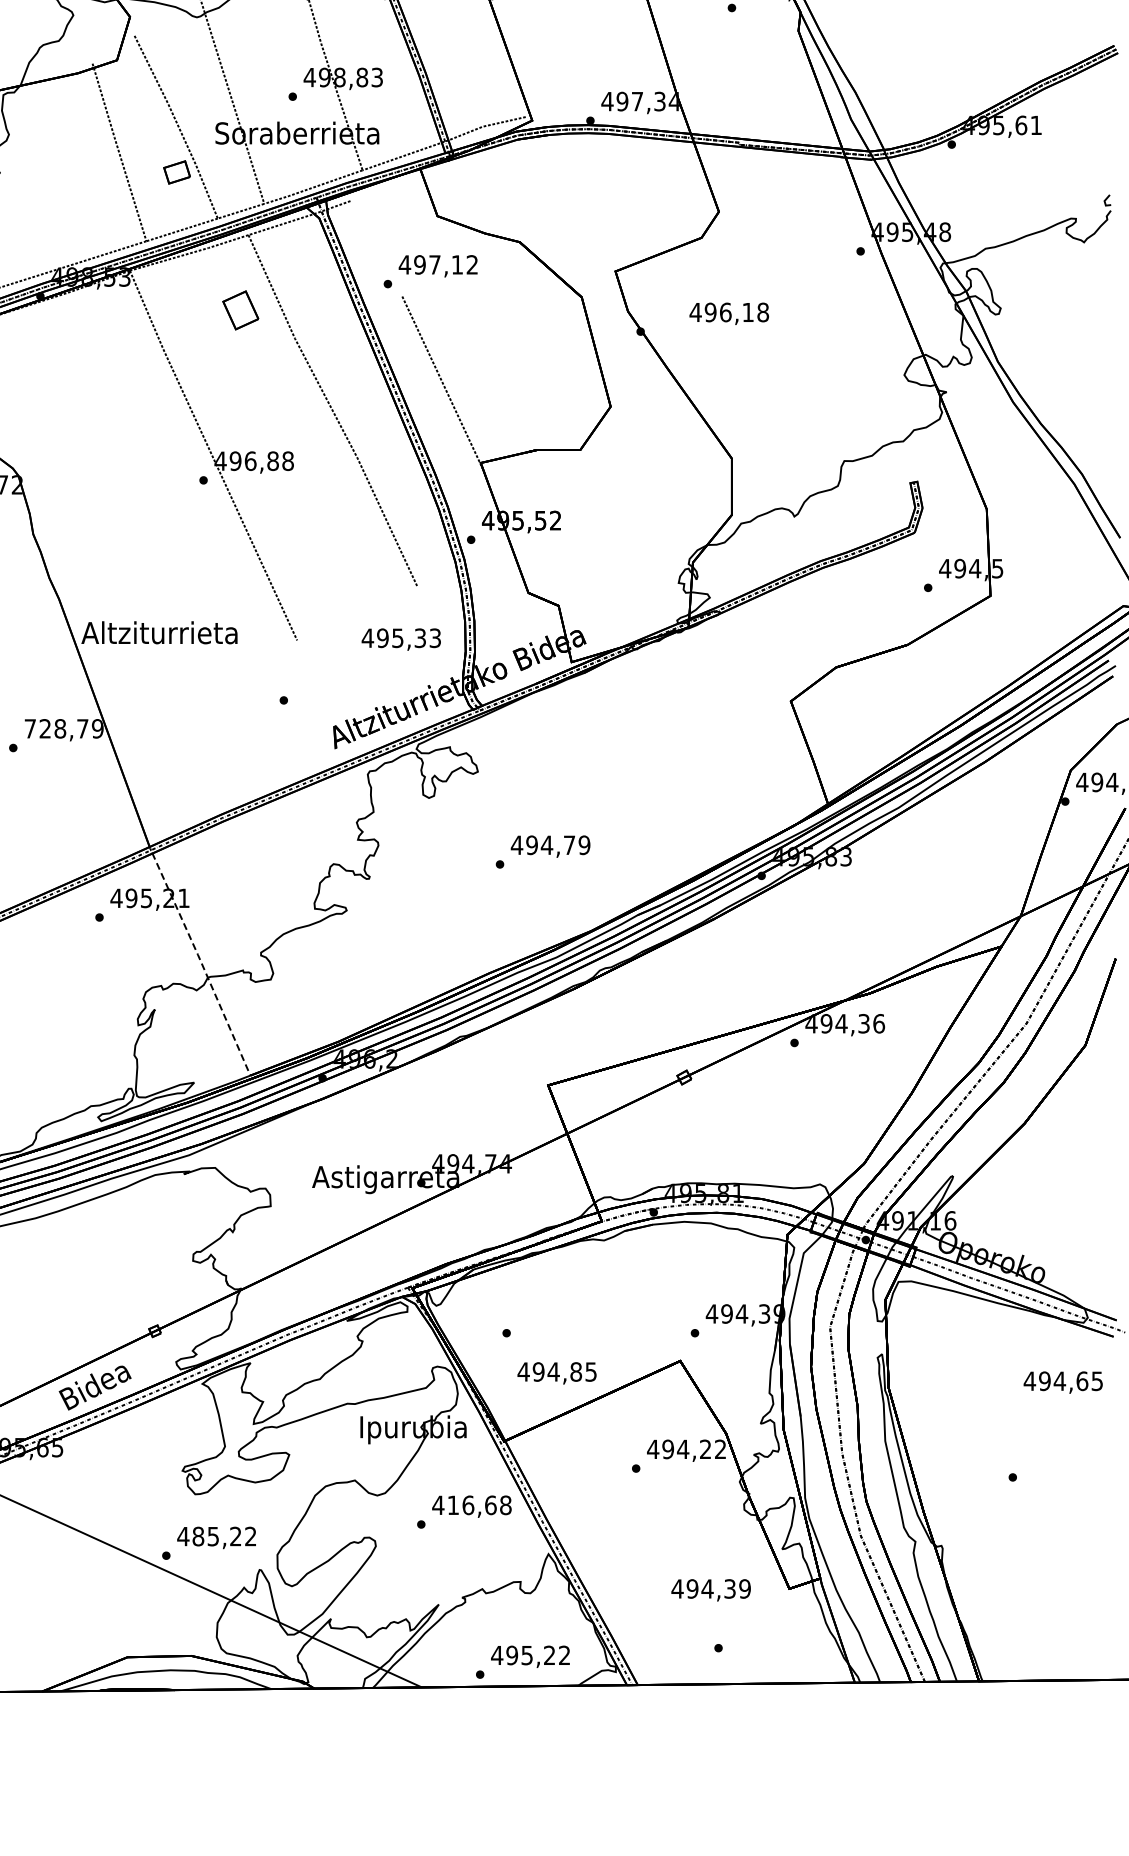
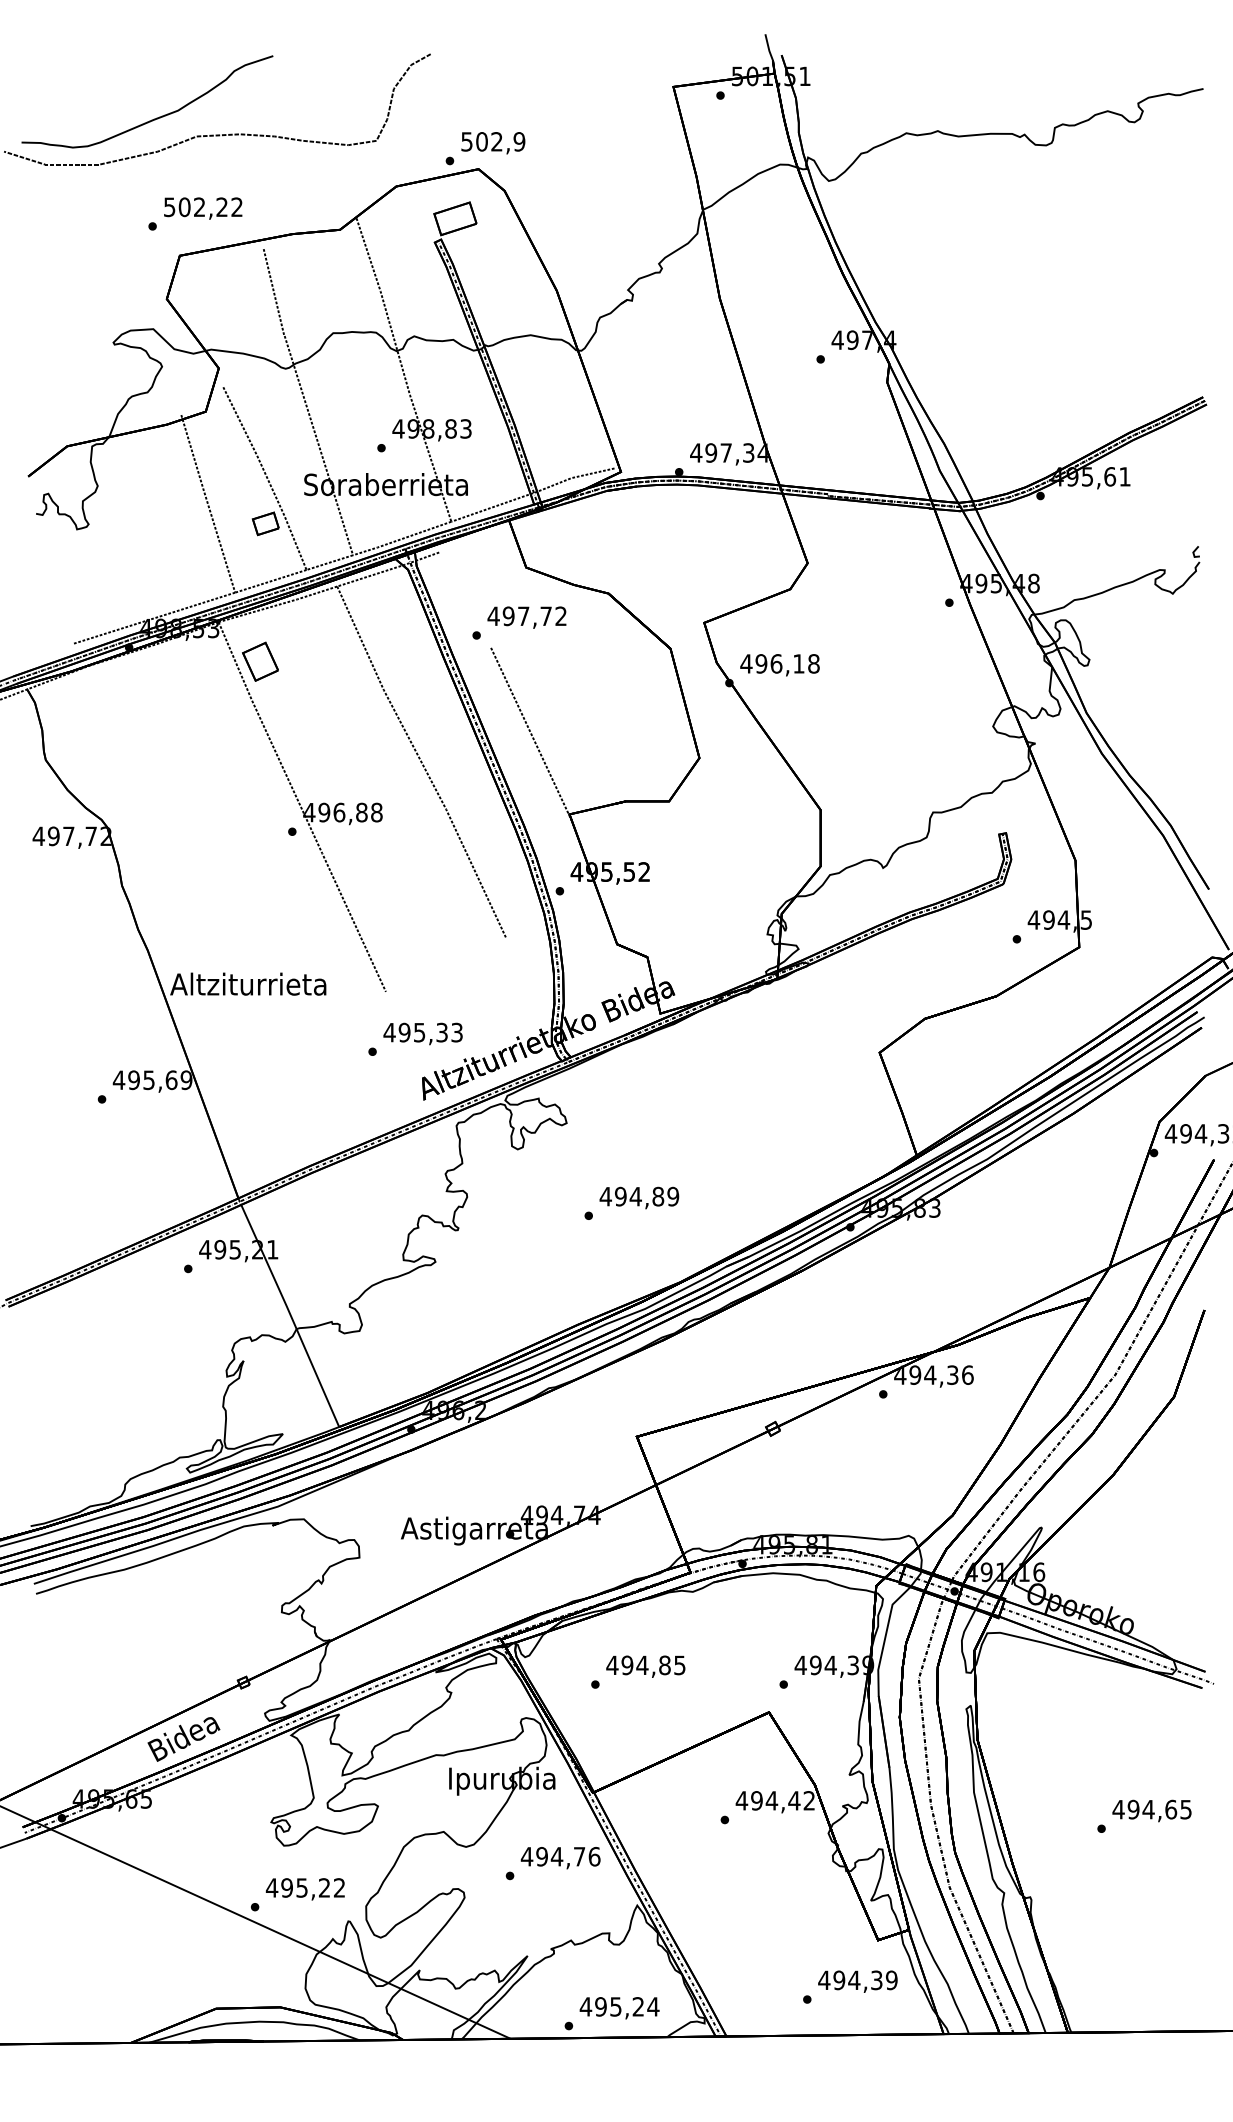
text: (456, 264) -> (545, 615), 497,12 -> 497,72
part: (240, 310) -> (260, 661), moved
text: (728, 314) -> (779, 665), moved
text: (400, 639) -> (422, 1033), moved
text: (55, 729) -> (144, 1080), 728,79 -> 495,69
text: (569, 845) -> (658, 1196), 494,79 -> 494,89
line: (201, 964) -> (290, 1315), dashed -> solid
text: (556, 1373) -> (645, 1666), moved
text: (1062, 1382) -> (1151, 1810), moved
text: (705, 1449) -> (794, 1800), 494,22 -> 494,42
text: (479, 1505) -> (568, 1856), 416,68 -> 494,76
text: (197, 1536) -> (286, 1887), 485,22 -> 495,22
text: (710, 1590) -> (857, 1981), moved
text: (564, 1655) -> (653, 2006), 495,22 -> 495,24

